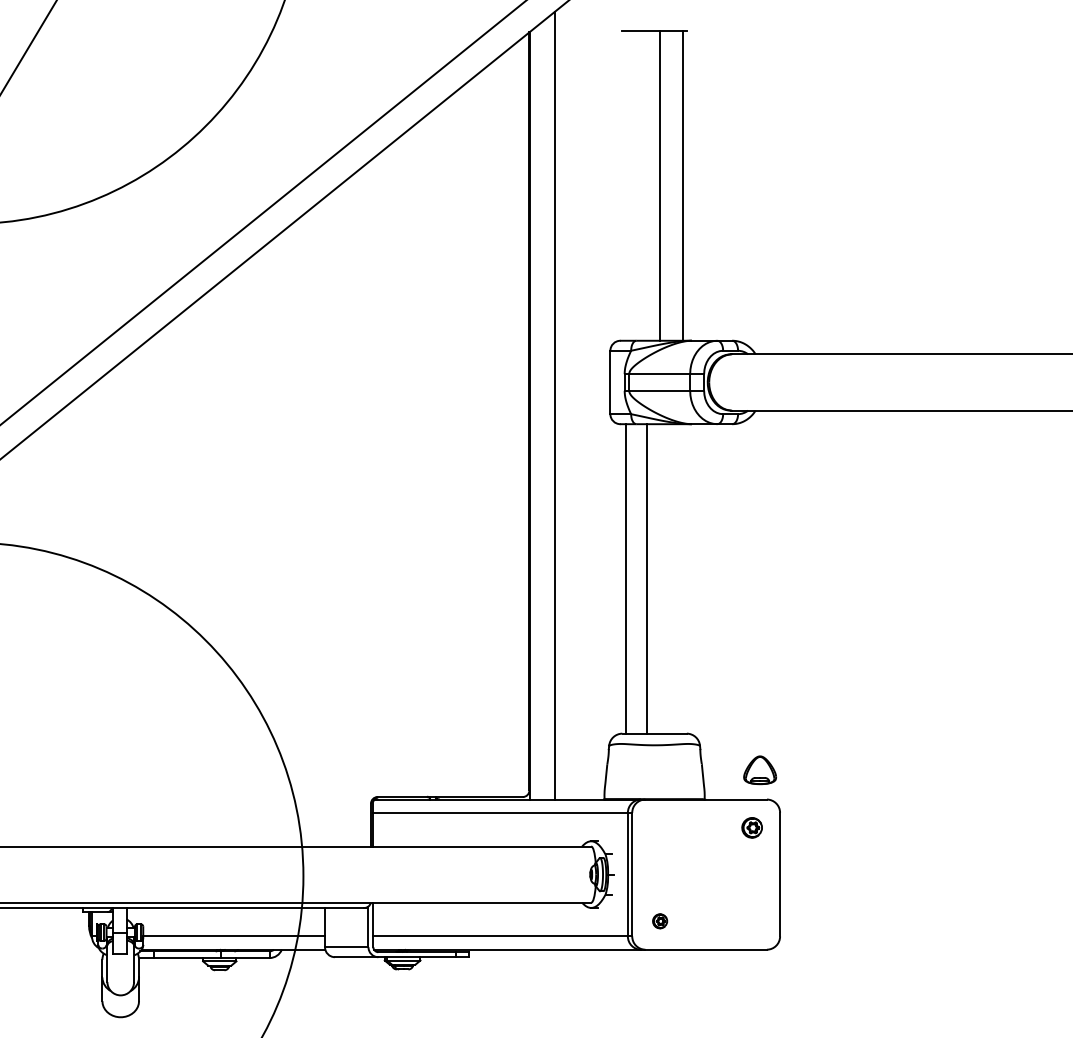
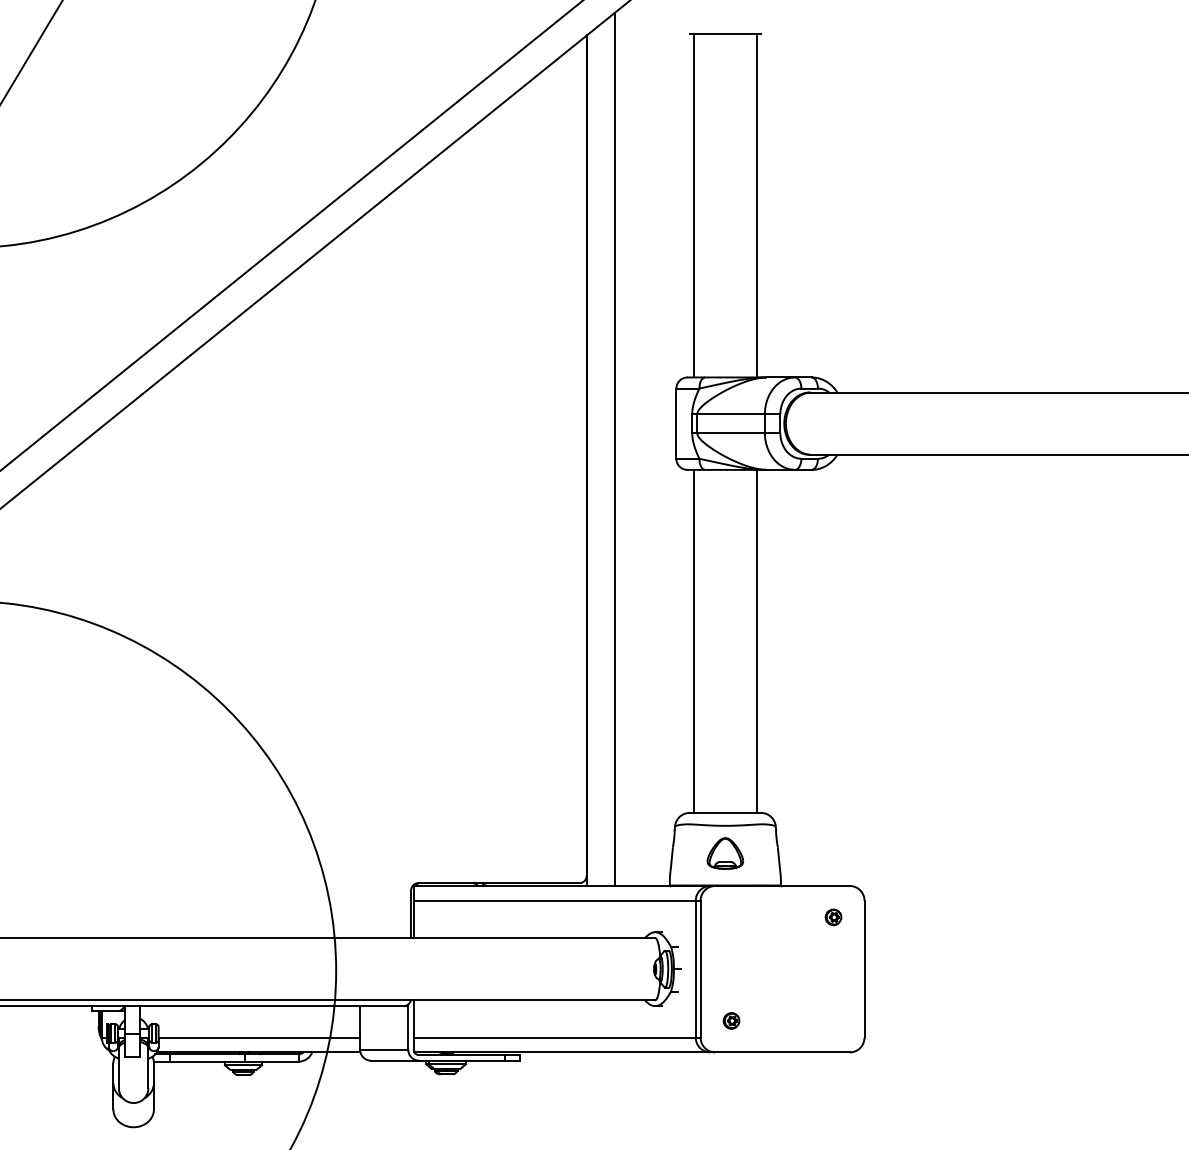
line: (660, 185) -> (694, 205), moved
line: (646, 578) -> (756, 640), moved
part: (759, 770) -> (724, 853), moved
part: (752, 828) -> (833, 917), size x0.71

